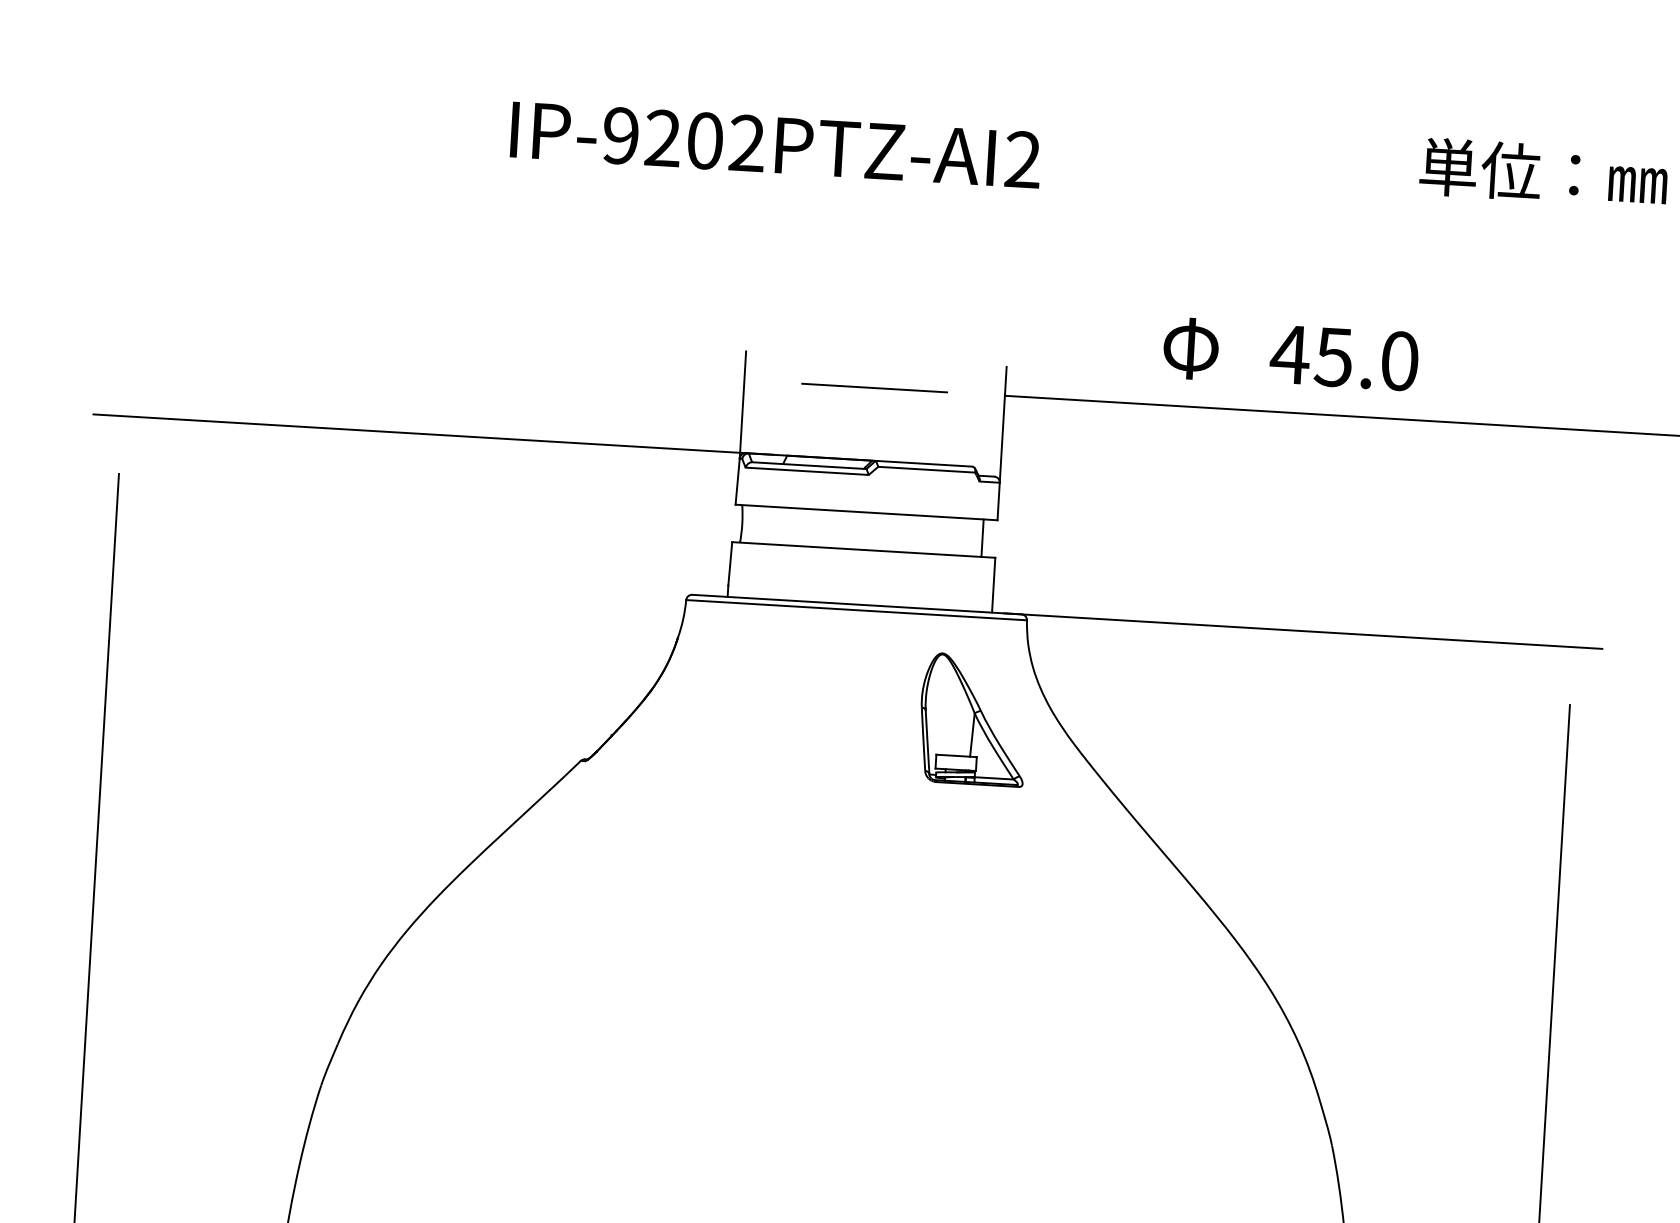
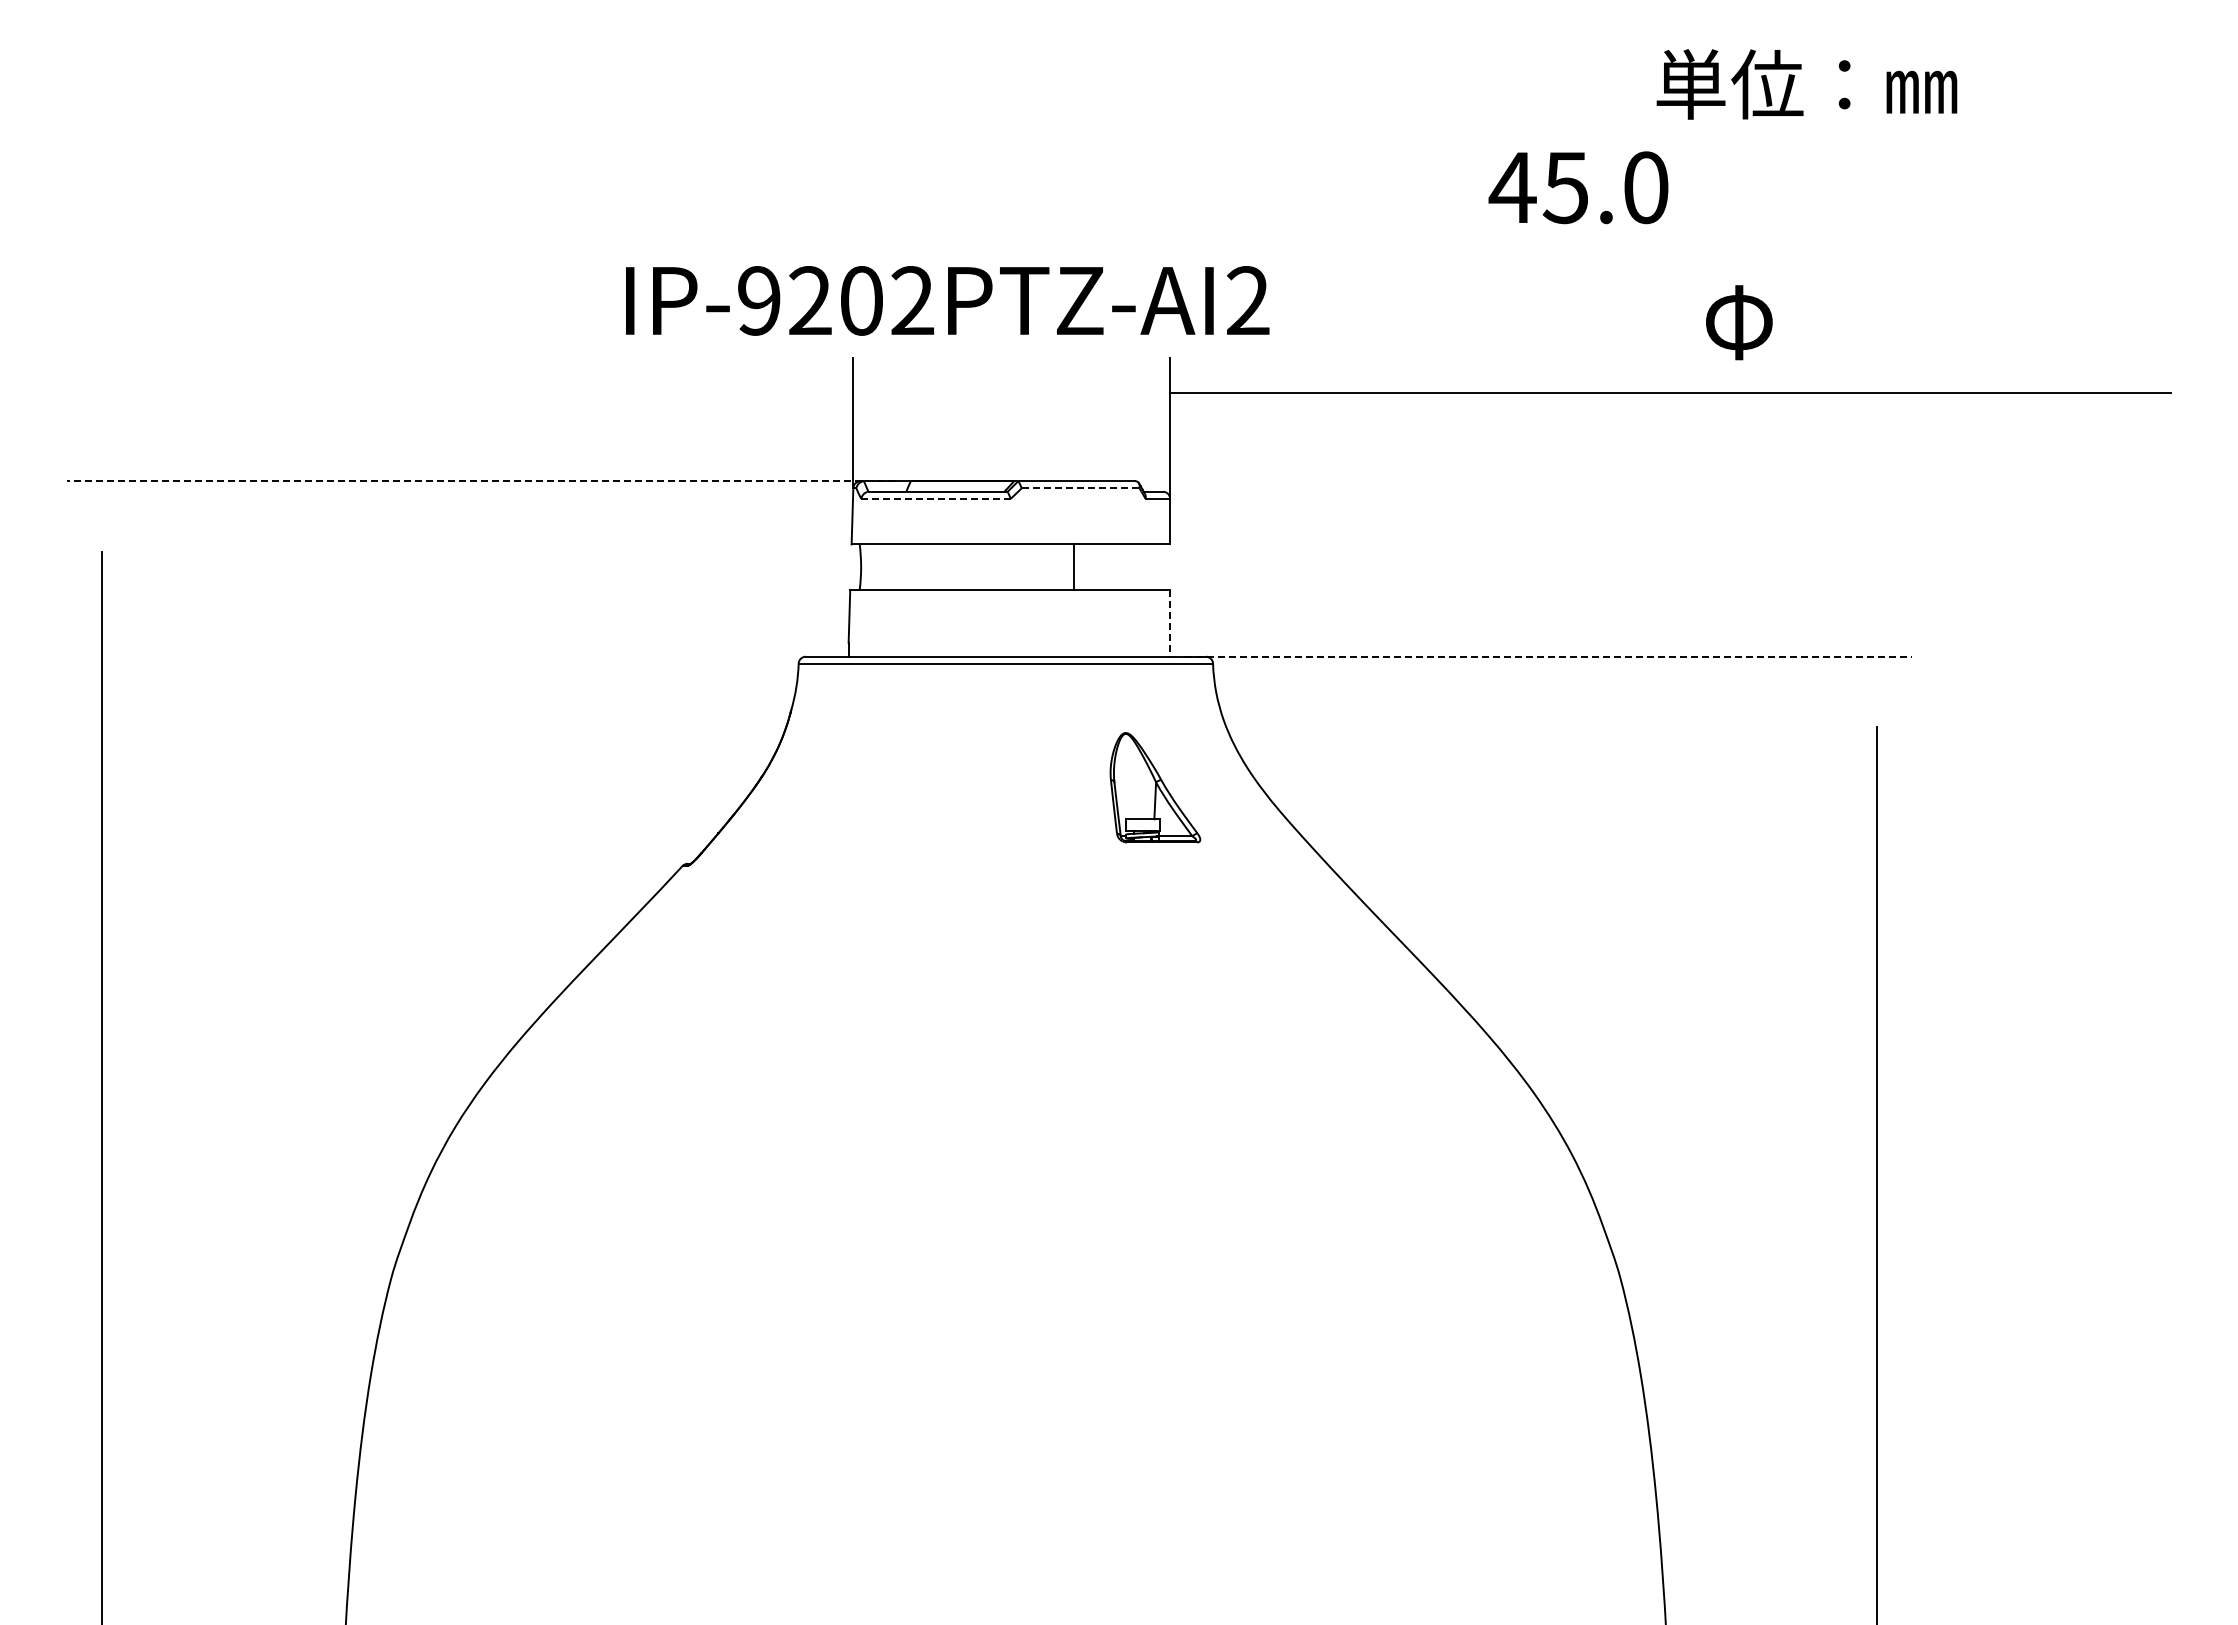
text: (775, 144) -> (947, 300), moved
text: (1191, 348) -> (1739, 322), moved
text: (1344, 357) -> (1578, 187), moved
line: (874, 388) -> (1011, 393), removed
line: (433, 434) -> (480, 481), solid -> dashed
line: (926, 469) -> (1080, 488), solid -> dashed
line: (807, 471) -> (936, 498), solid -> dashed
line: (982, 538) -> (1074, 567), moved
line: (993, 585) -> (1170, 623), solid -> dashed
line: (1303, 630) -> (1548, 656), solid -> dashed
part: (973, 719) -> (1155, 787), size x0.7

